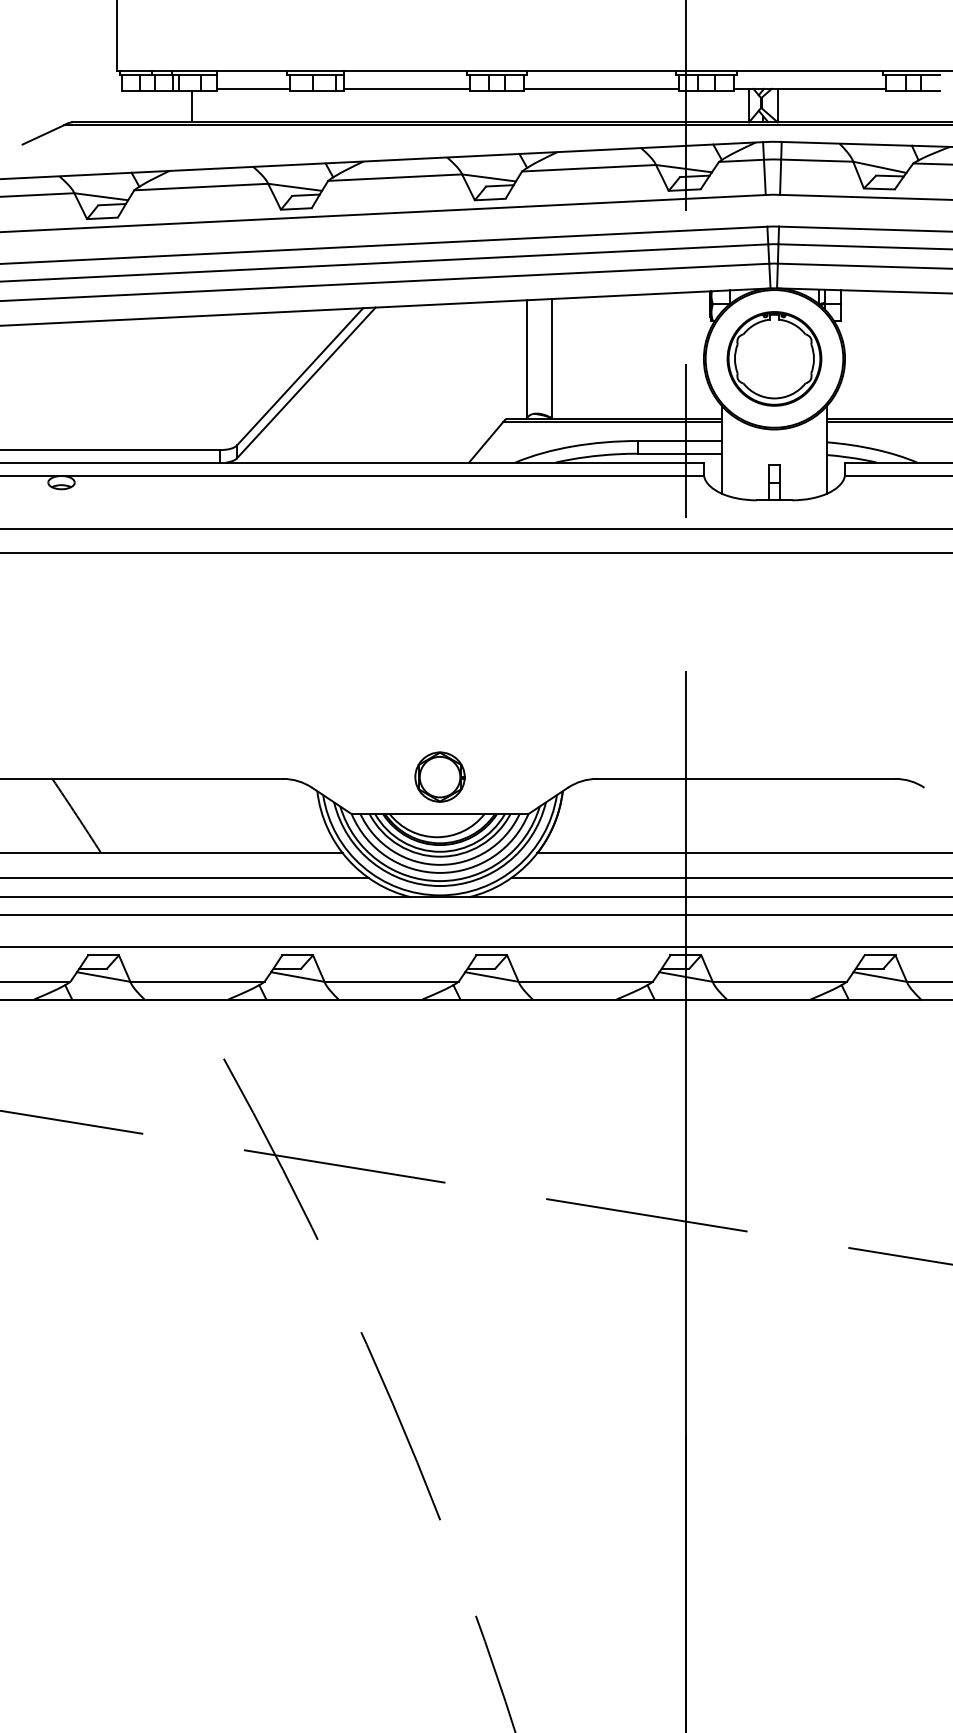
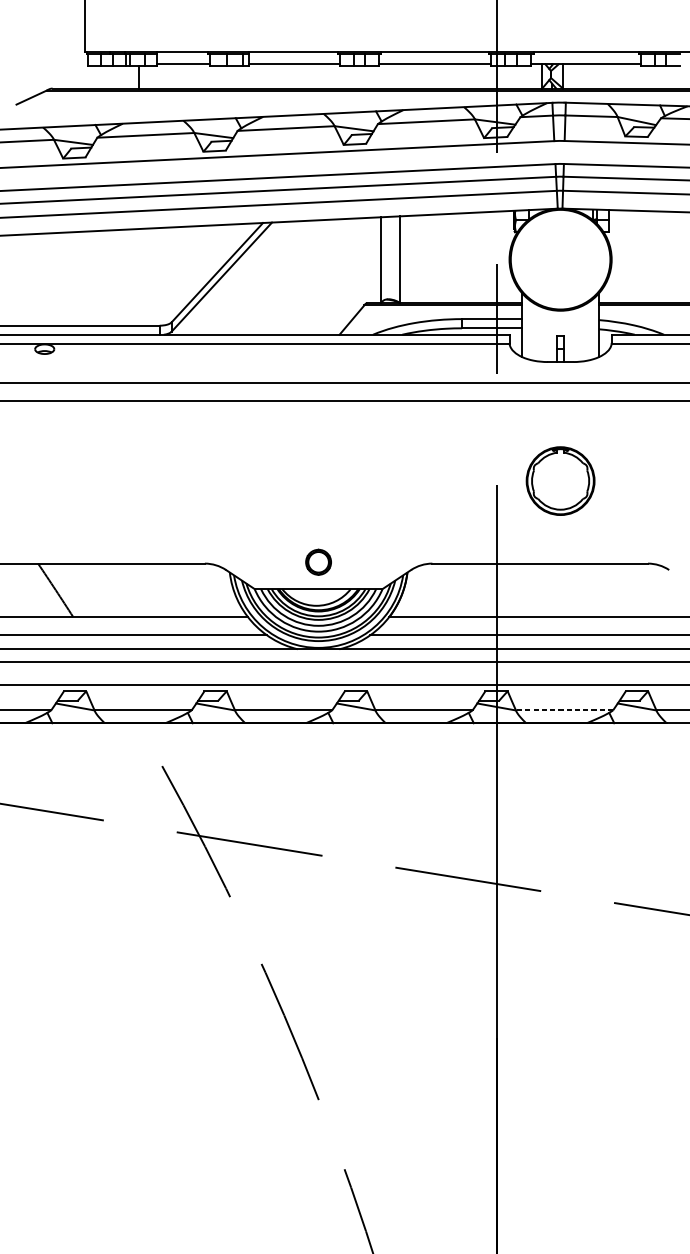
part: (774, 358) -> (560, 480), moved
part: (439, 776) -> (318, 561), size x0.7
line: (779, 981) -> (564, 710), solid -> dashed

